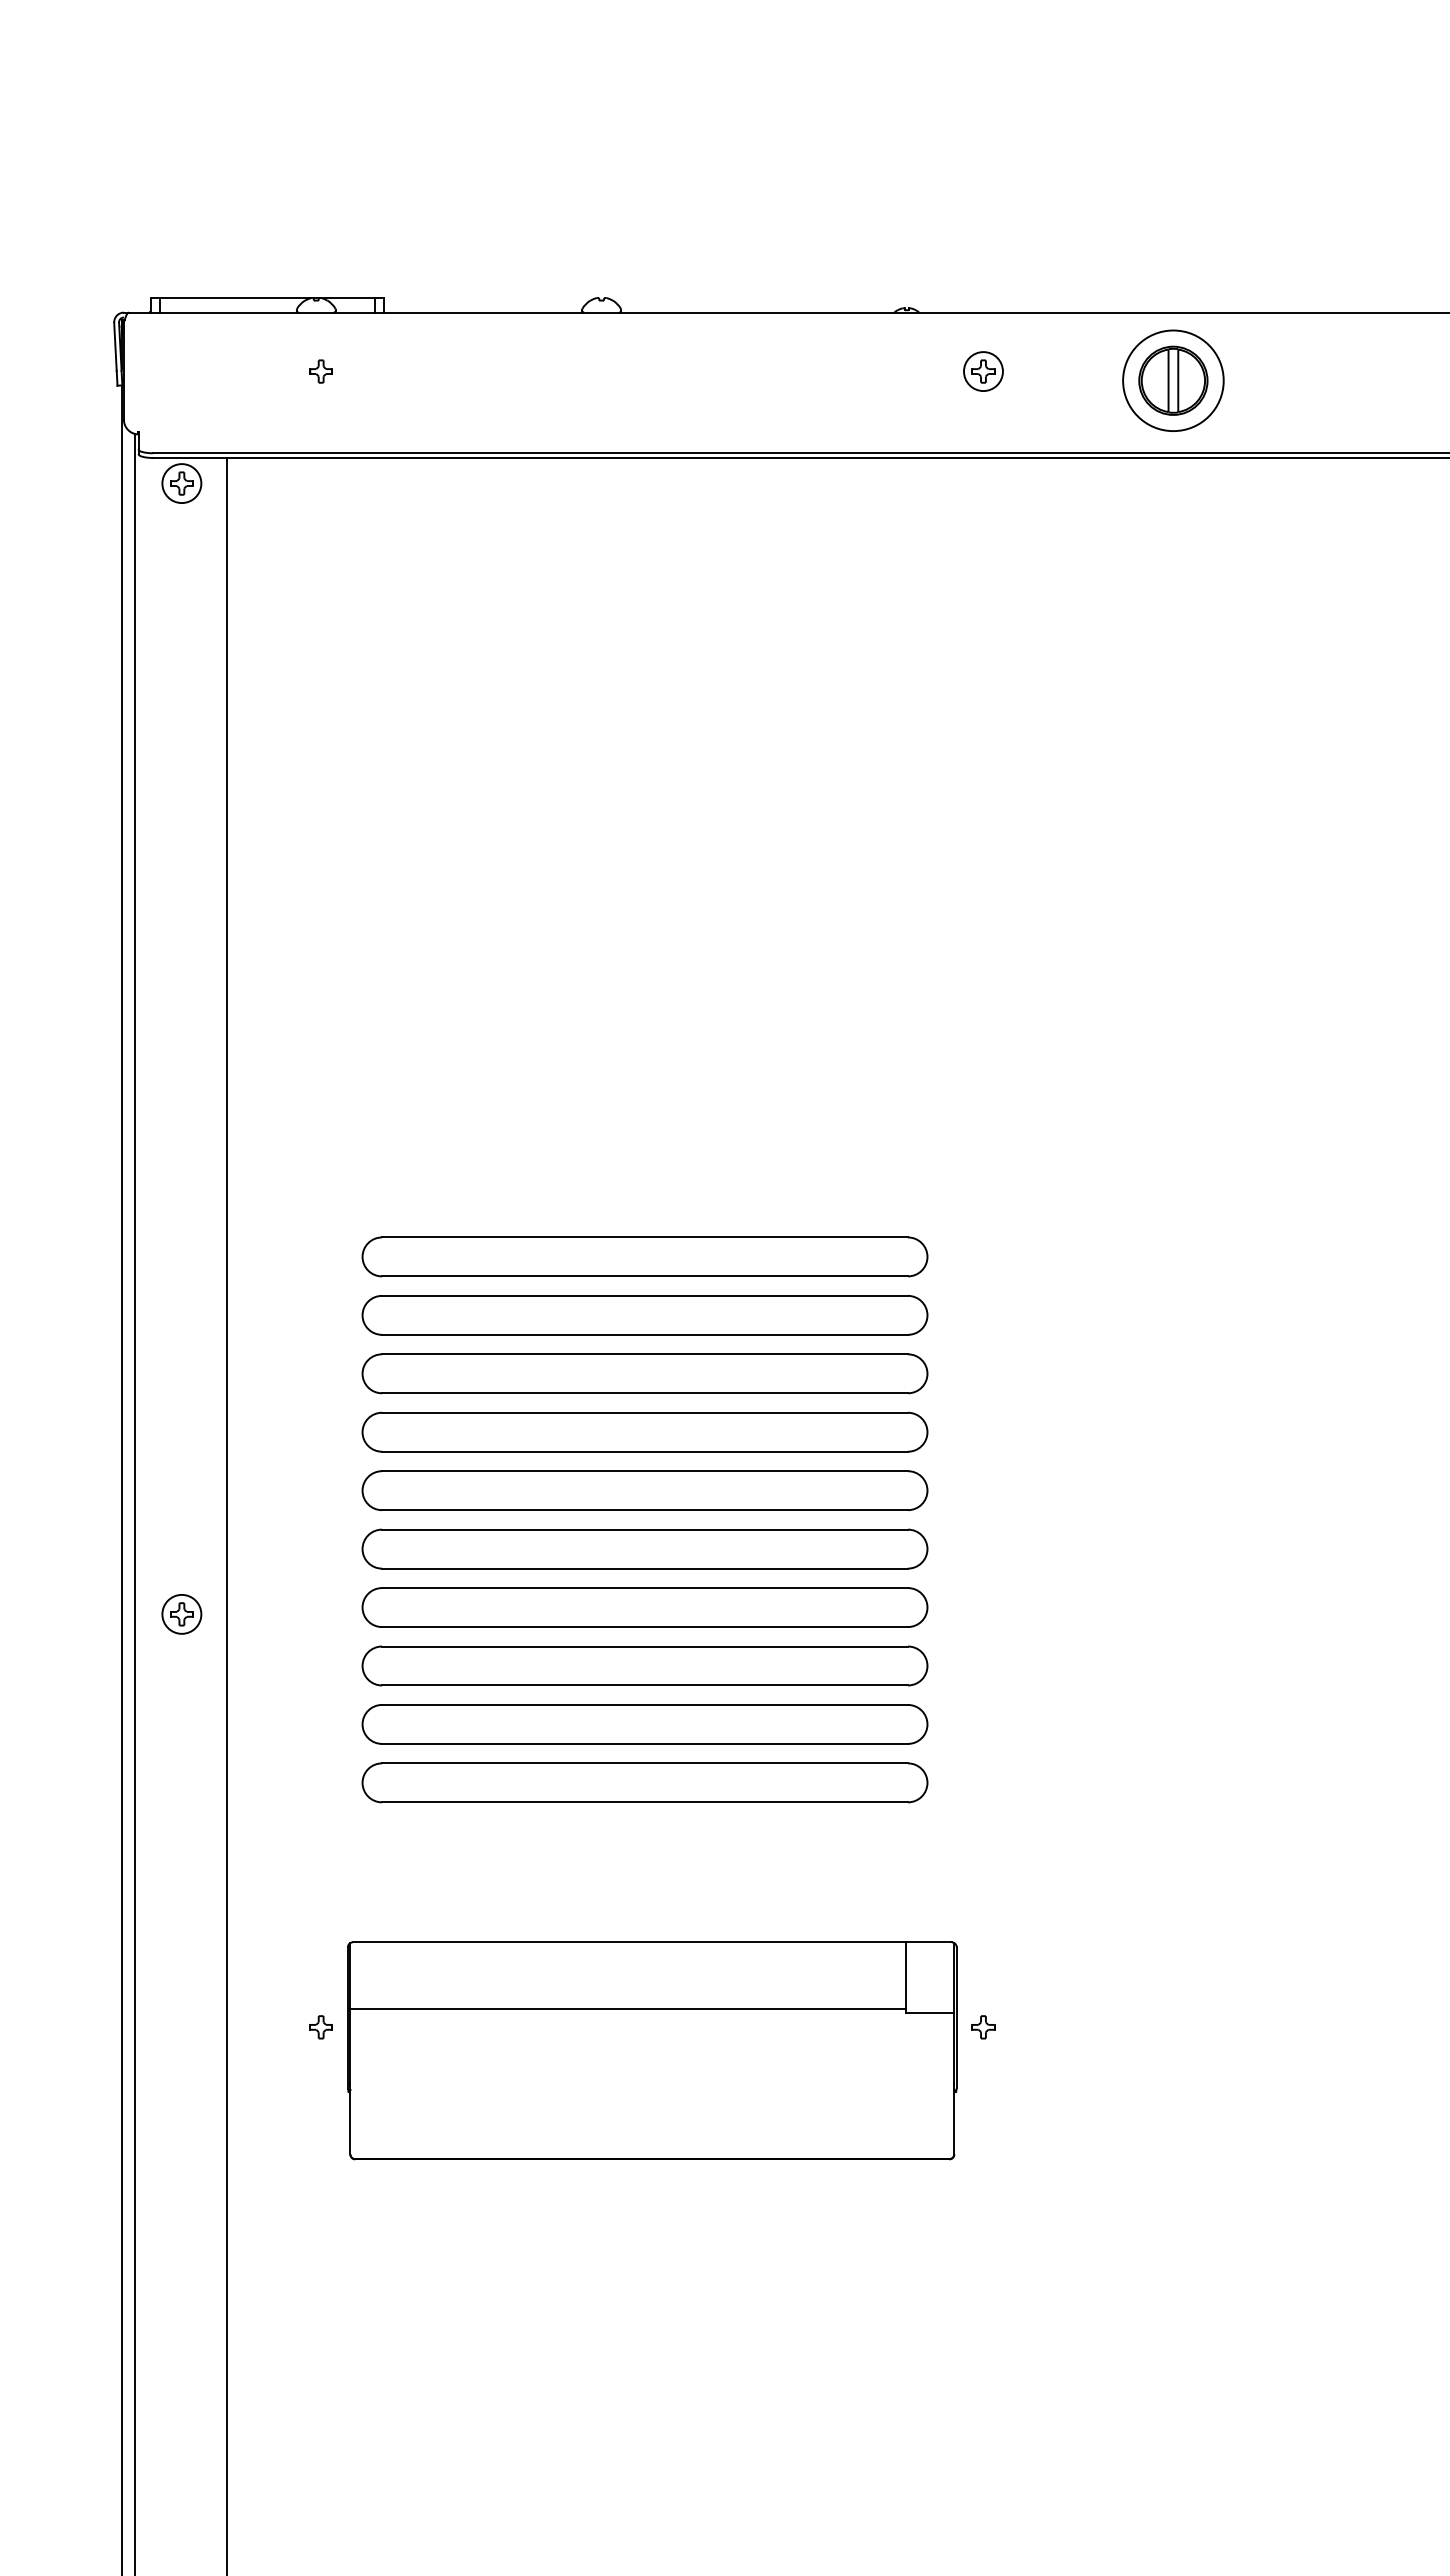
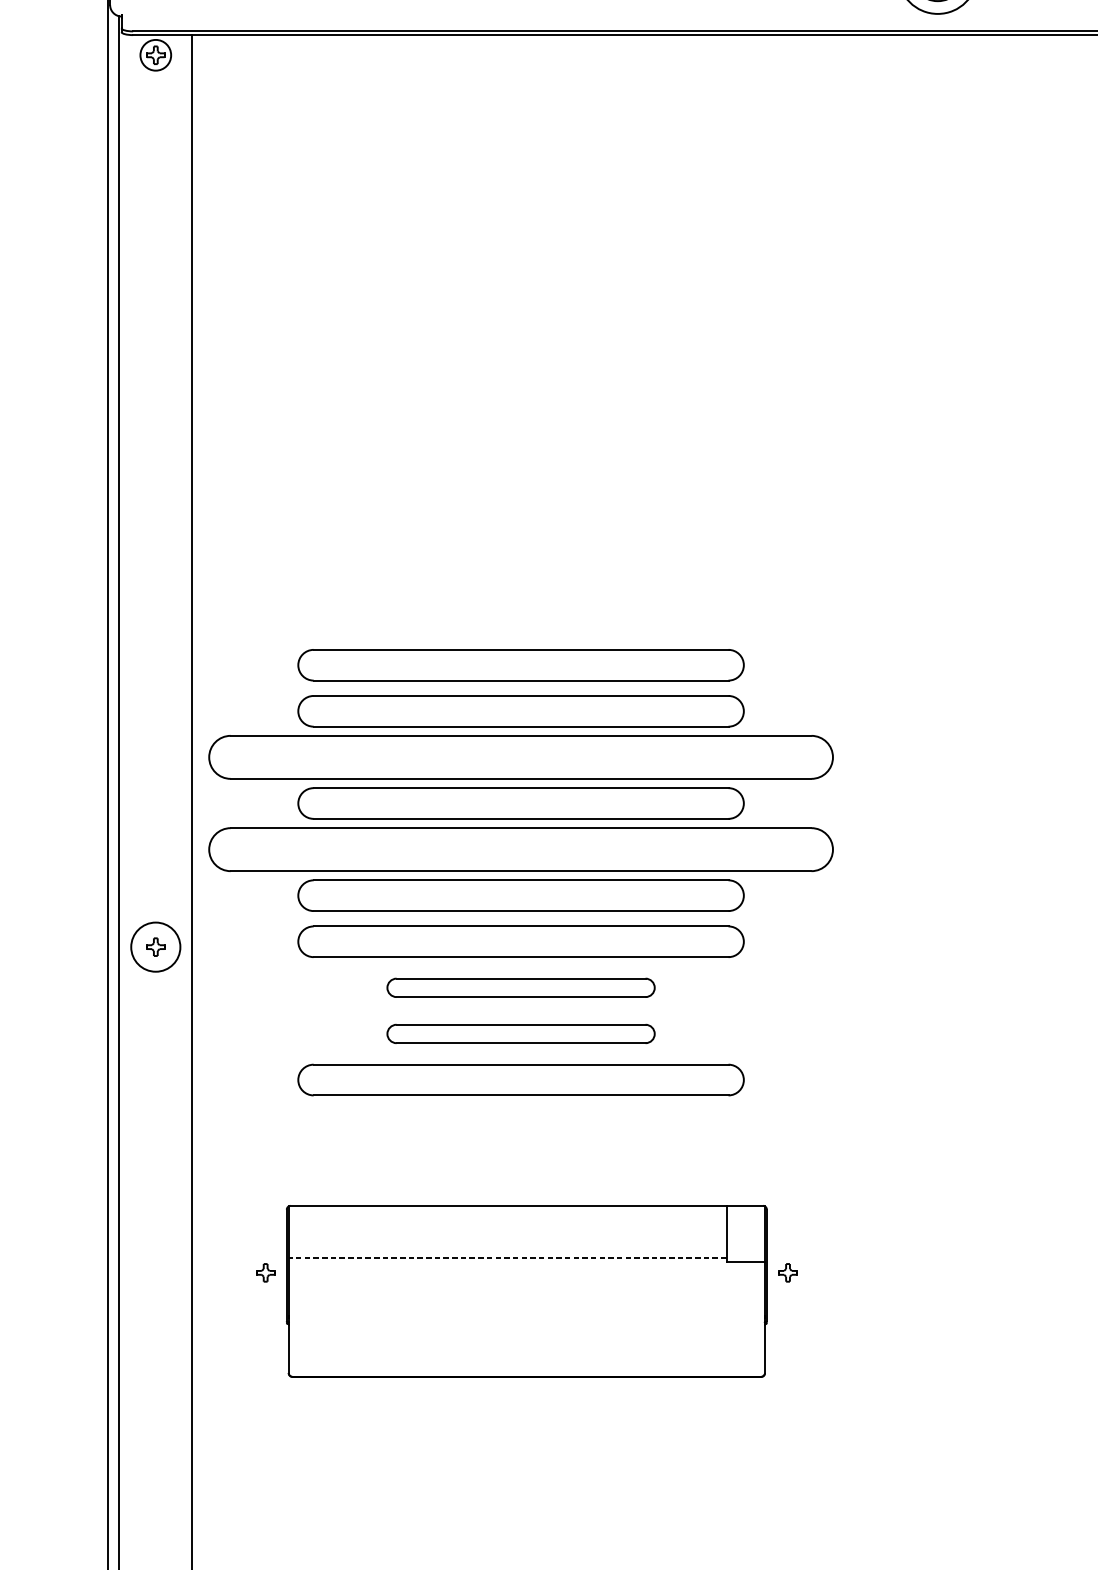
part: (644, 1373) -> (520, 757), size x1.4
part: (644, 1490) -> (520, 849), size x1.4
circle: (181, 1613) -> (155, 946), size x1.6
part: (644, 1665) -> (520, 987), size x0.6
part: (644, 1724) -> (520, 1034), size x0.6
line: (627, 2008) -> (507, 1258), solid -> dashed

